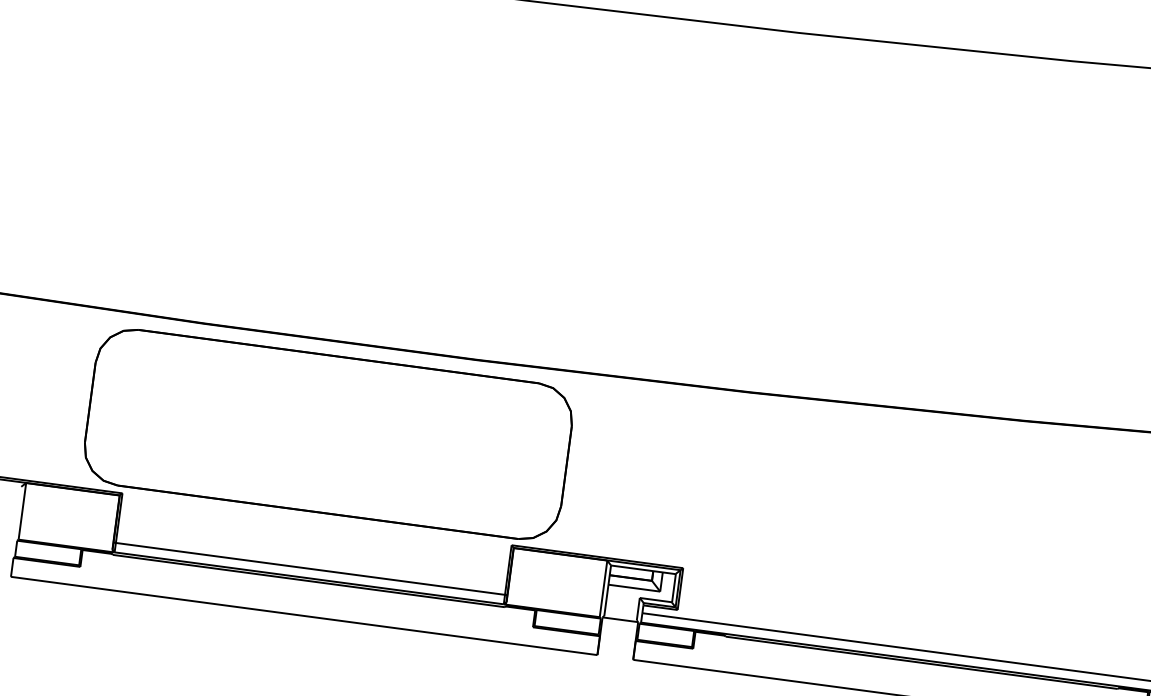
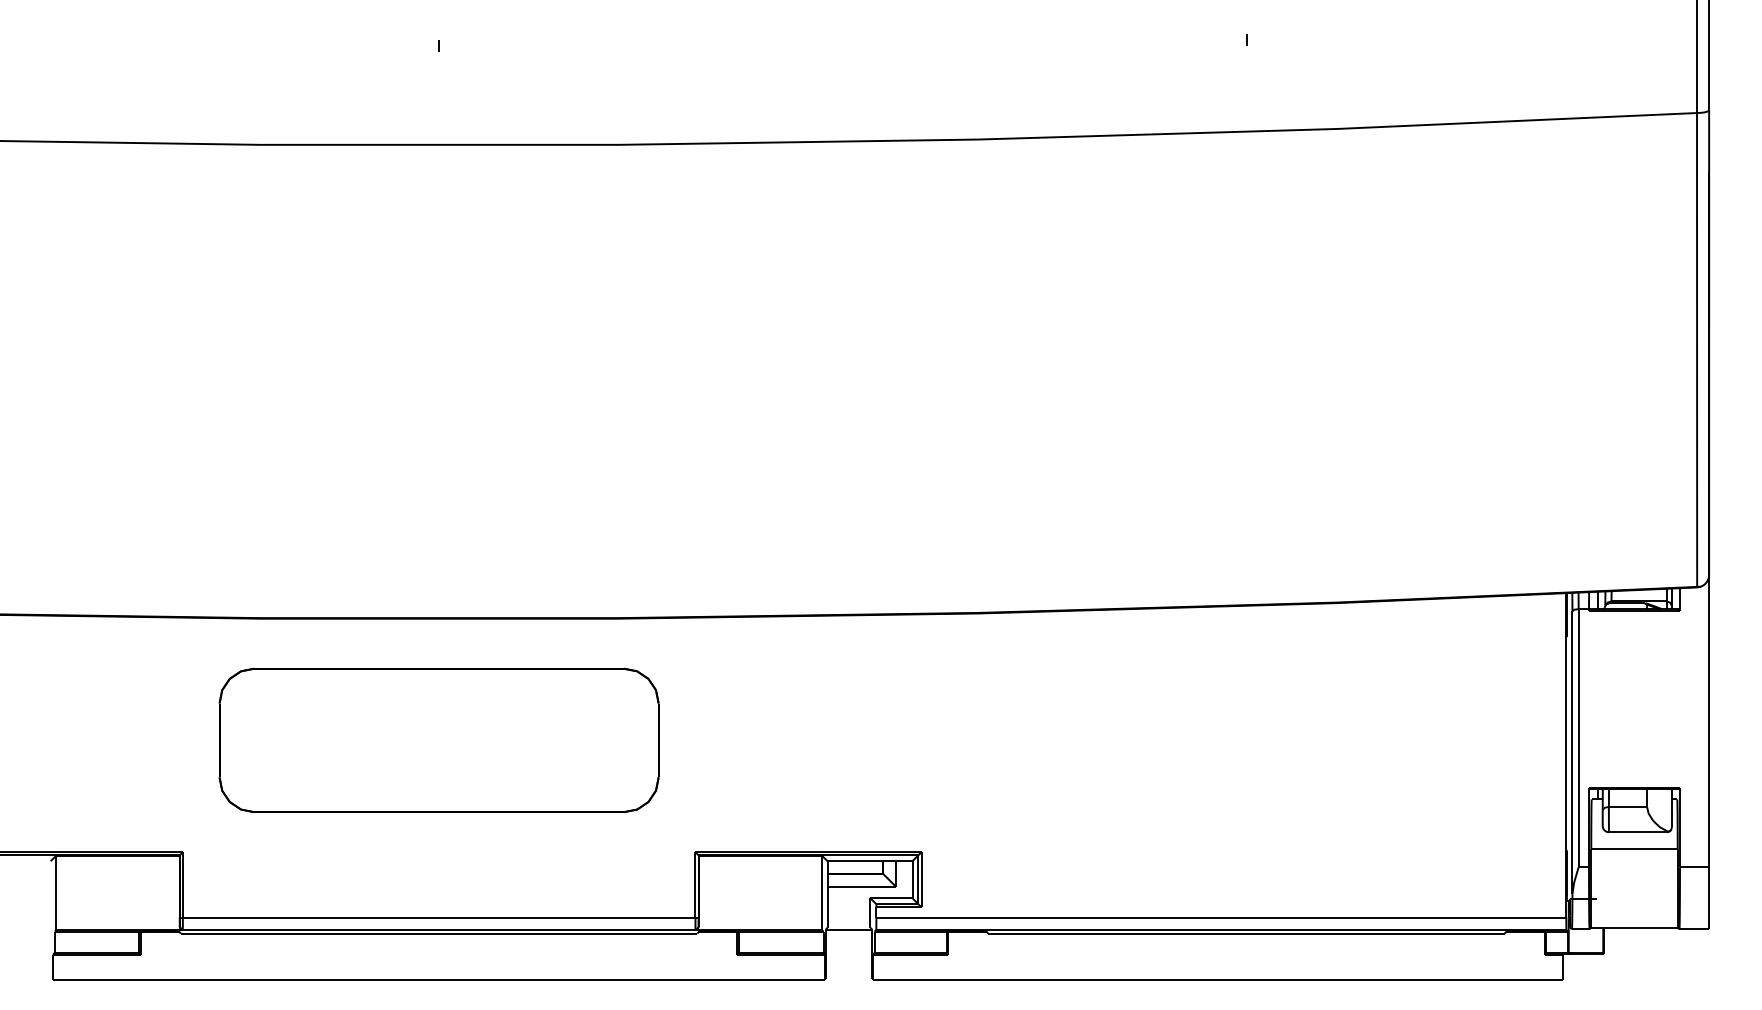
part: (327, 434) -> (438, 740), size x0.7

